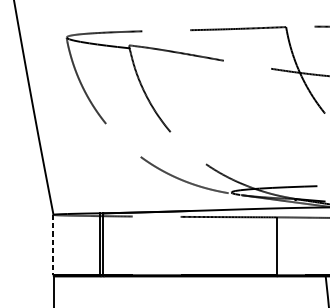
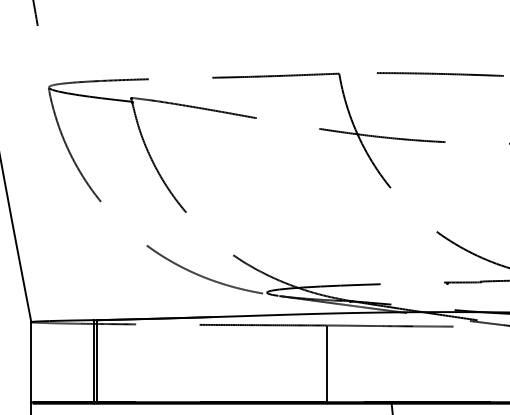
line: (53, 245) -> (31, 362), dashed -> solid

